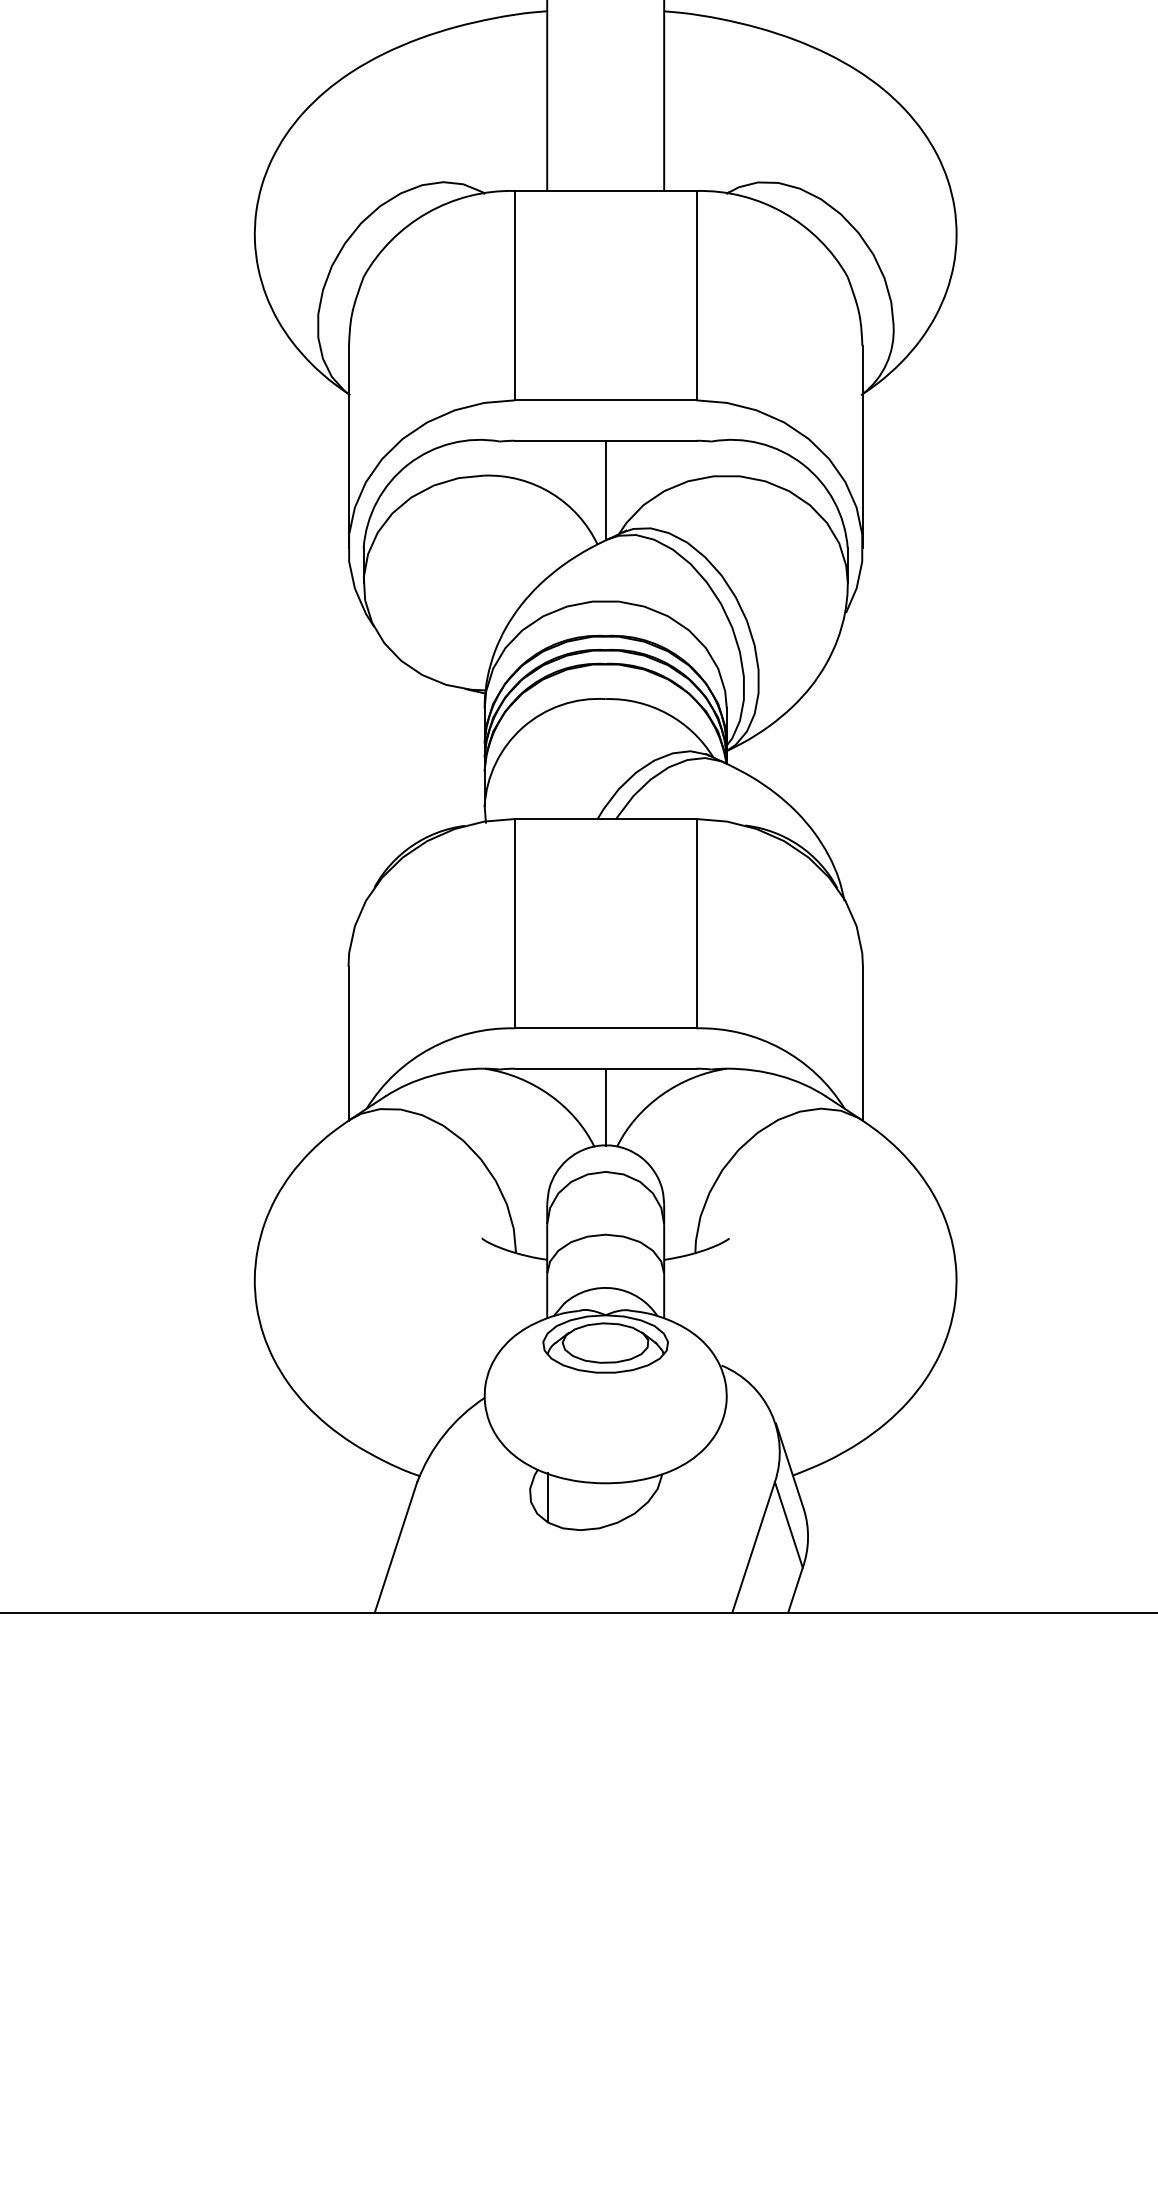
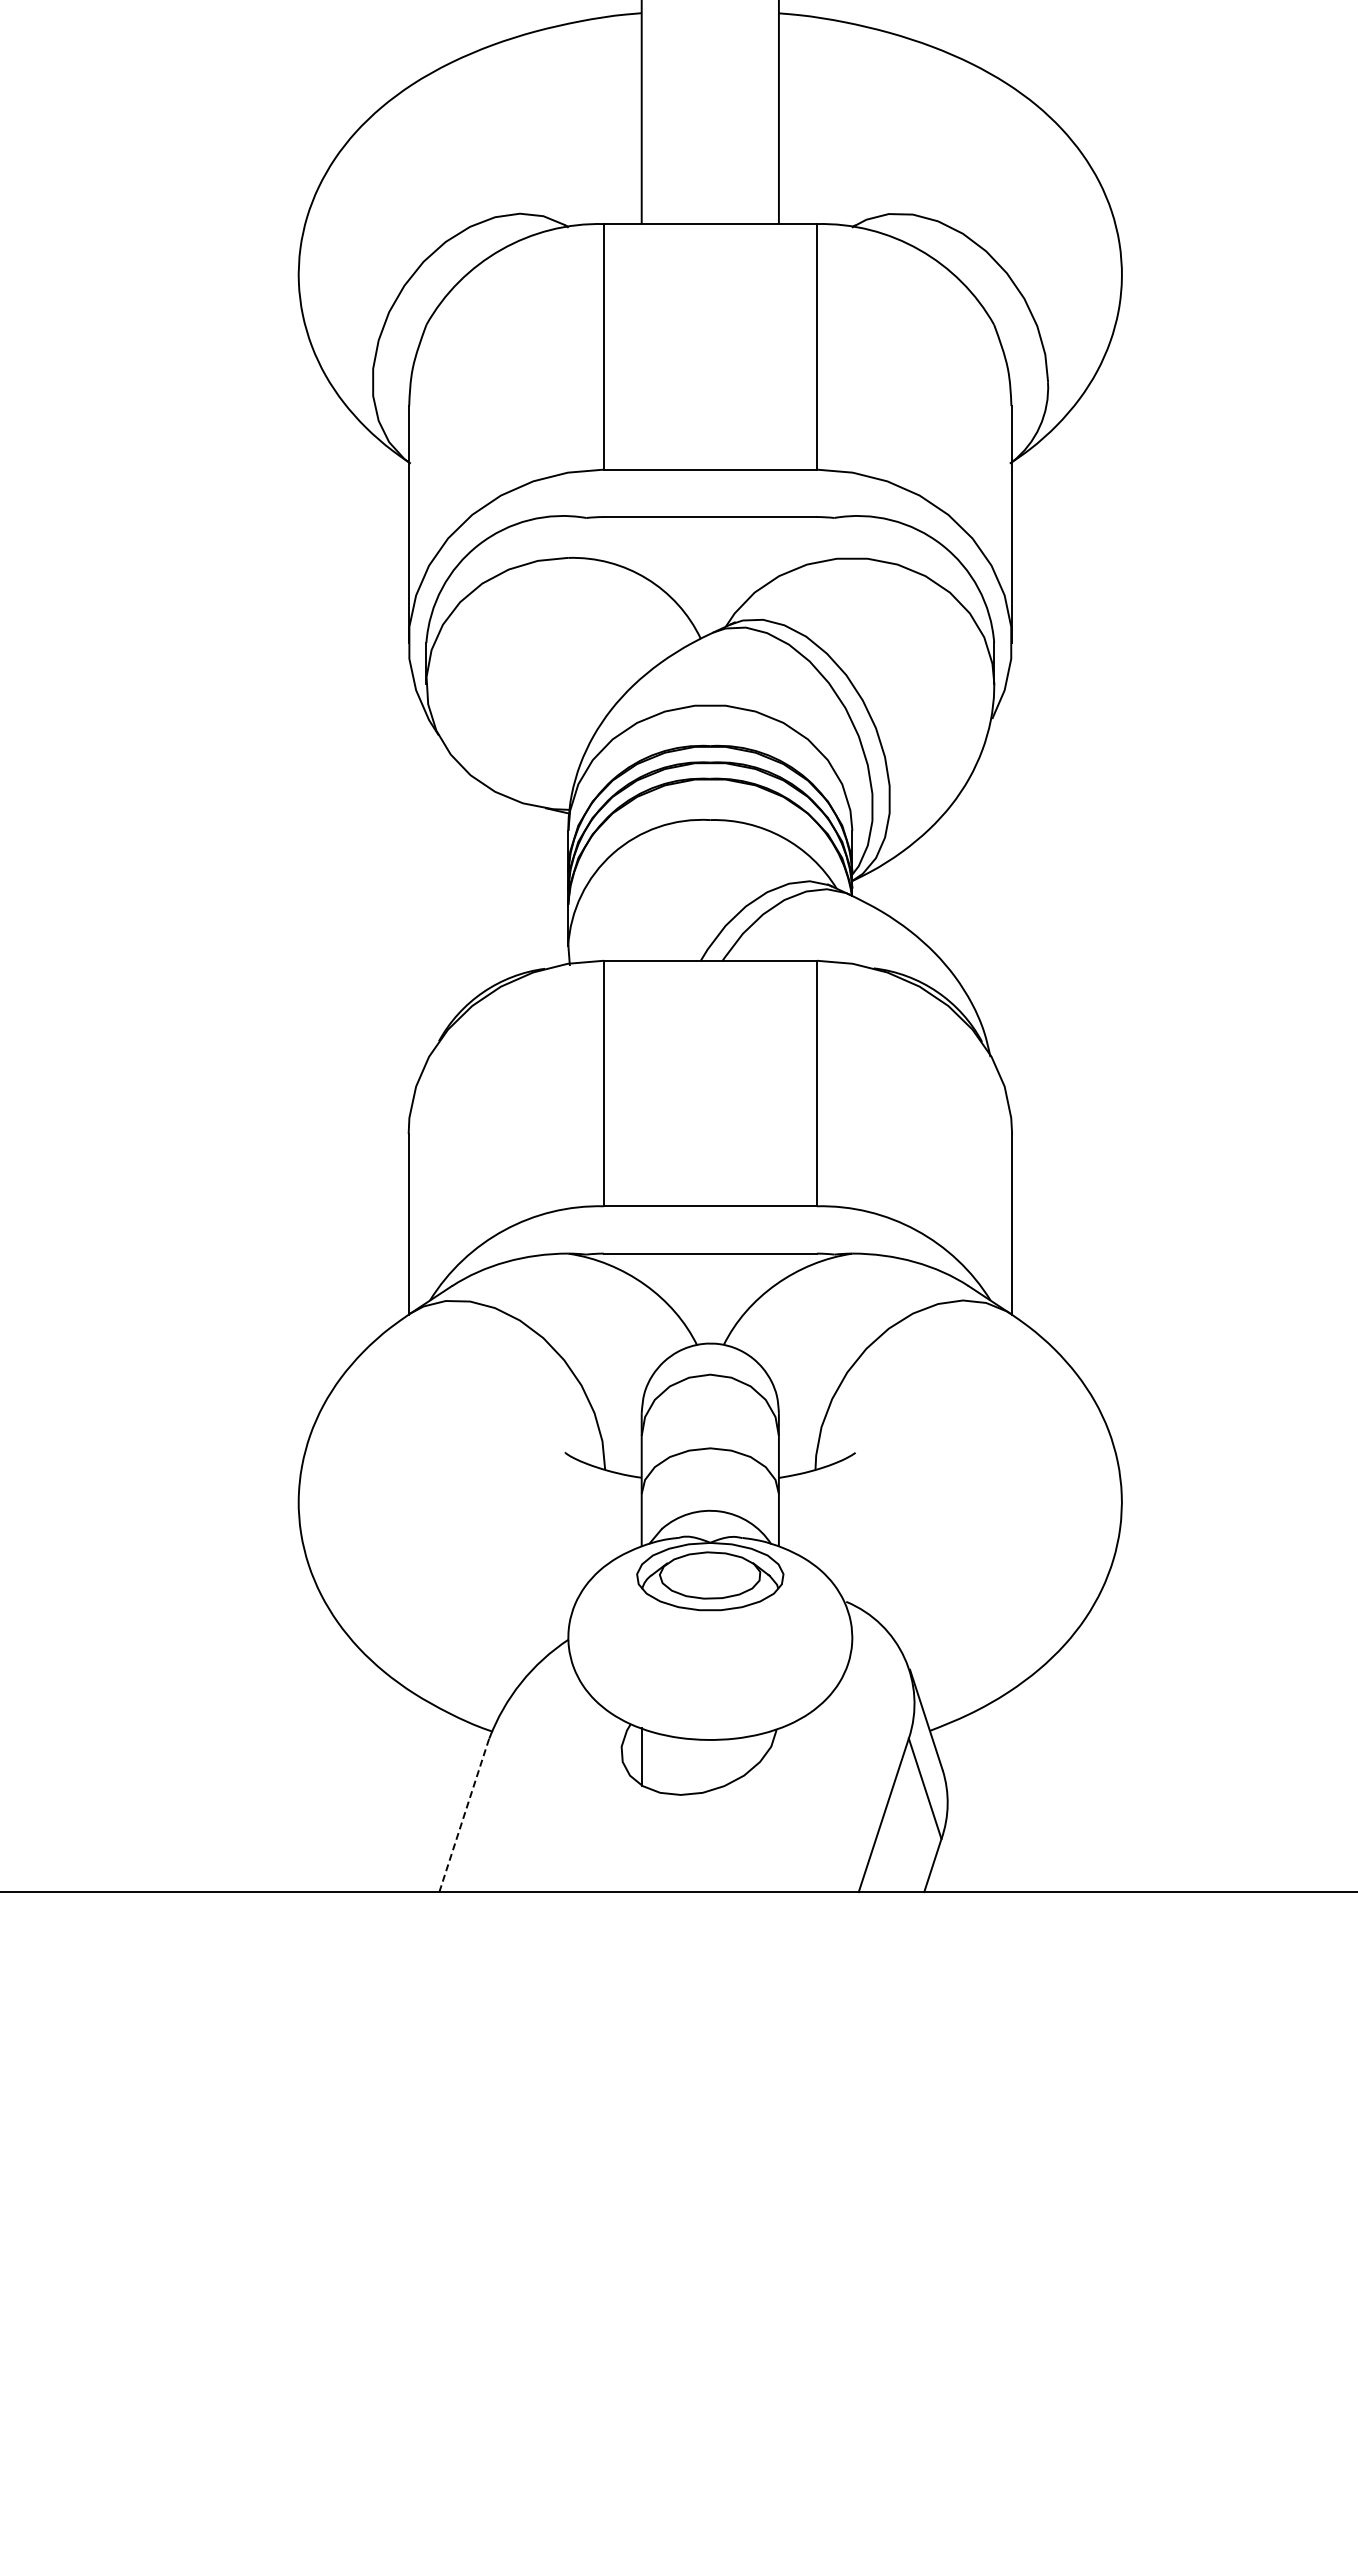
line: (605, 490) -> (710, 575), removed
line: (605, 1106) -> (710, 1298), removed
line: (396, 1547) -> (464, 1815), solid -> dashed

